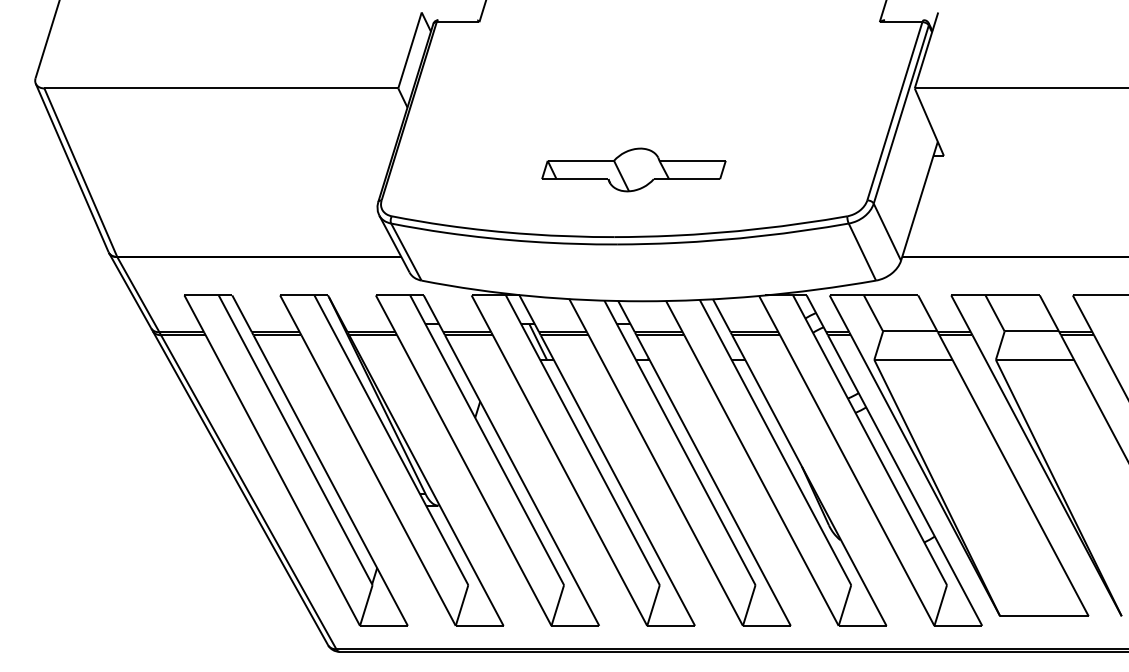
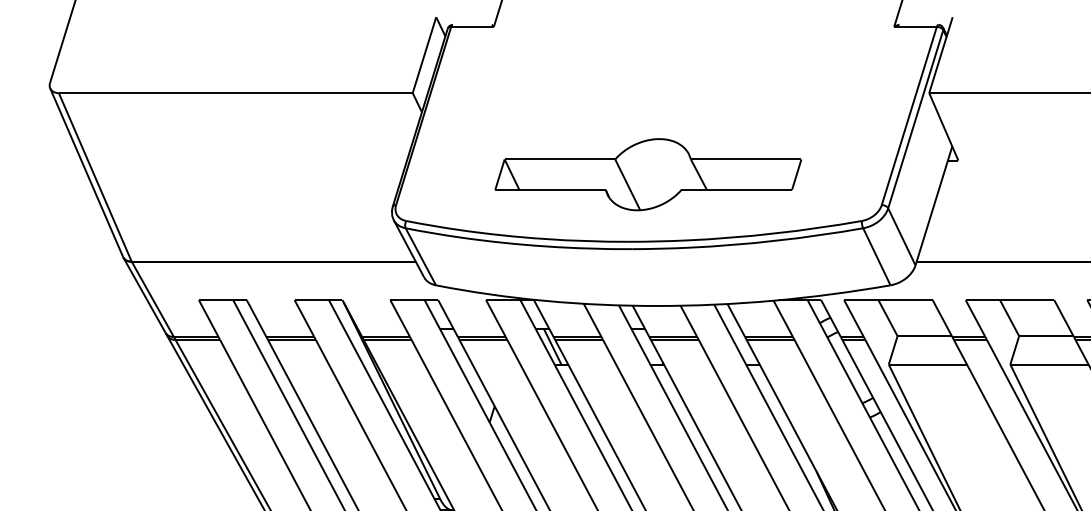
part: (633, 169) -> (647, 174), size x1.67

